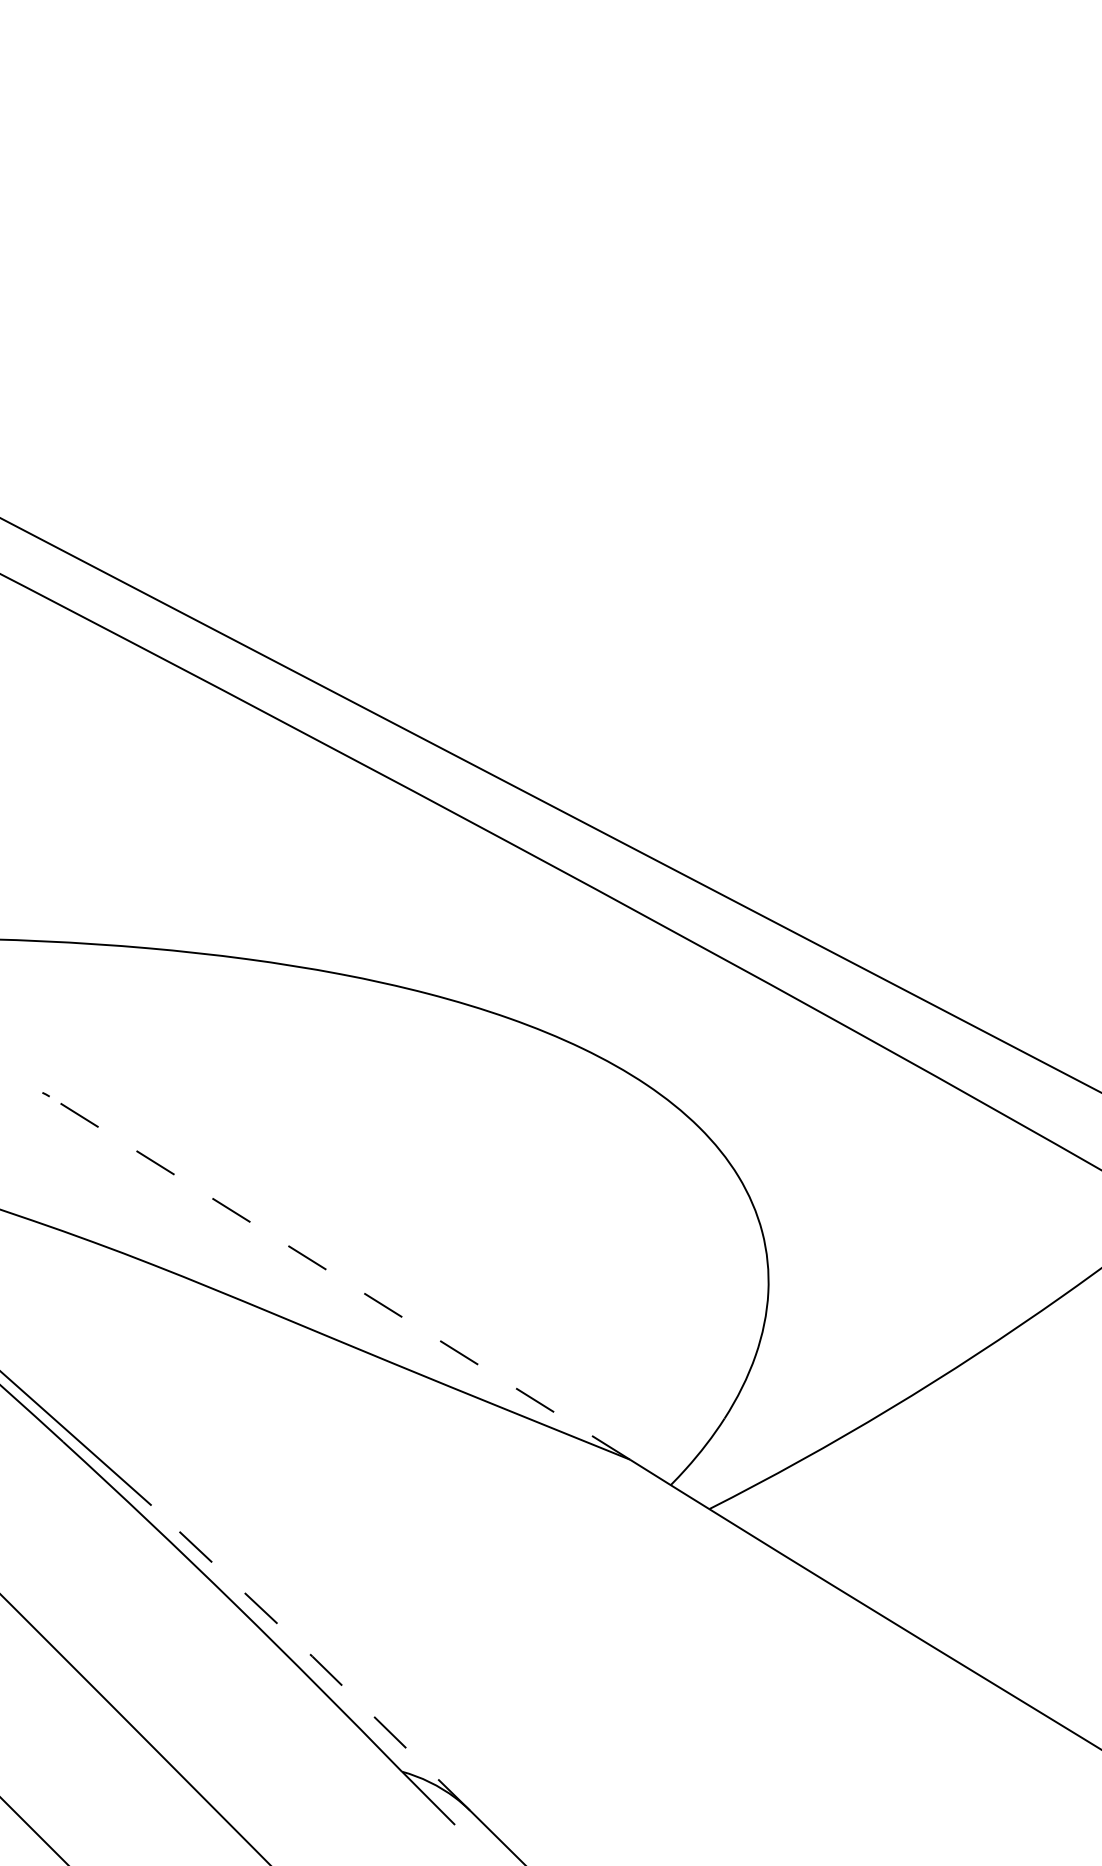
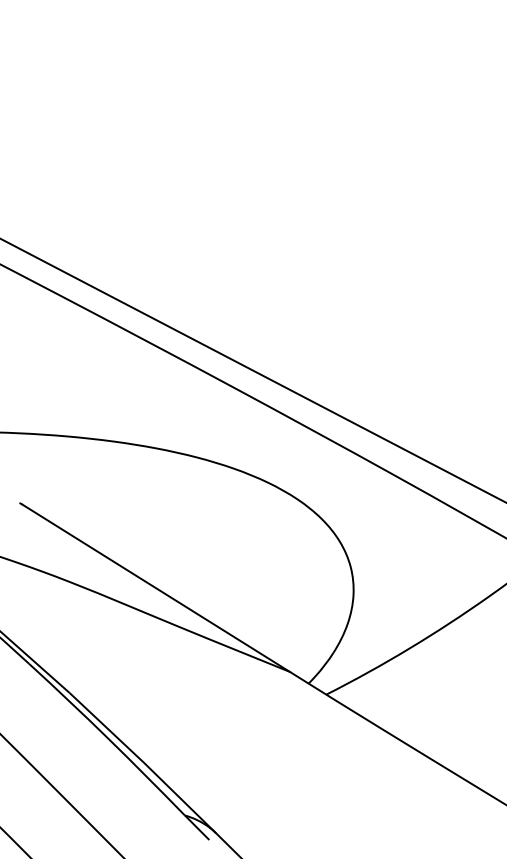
line: (340, 1278) -> (156, 588), dashed -> solid
line: (311, 1656) -> (143, 762), dashed -> solid

